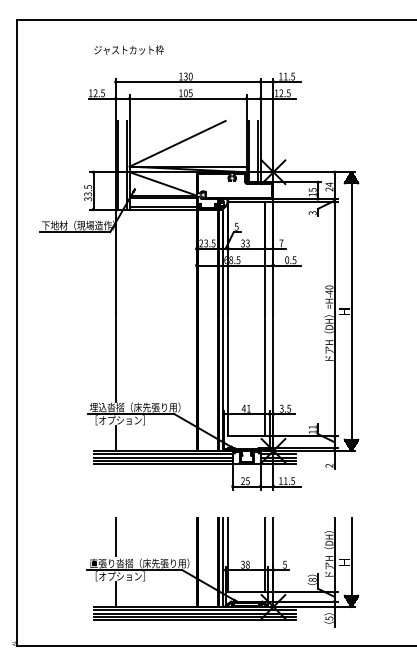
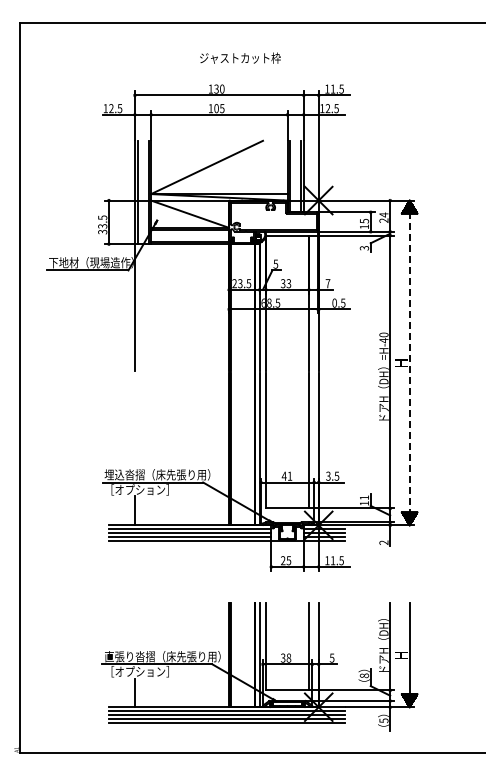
text: (129, 49) -> (240, 57), moved
line: (351, 311) -> (409, 363), solid -> dashed
line: (115, 360) -> (134, 420), removed
line: (115, 536) -> (134, 625), removed

